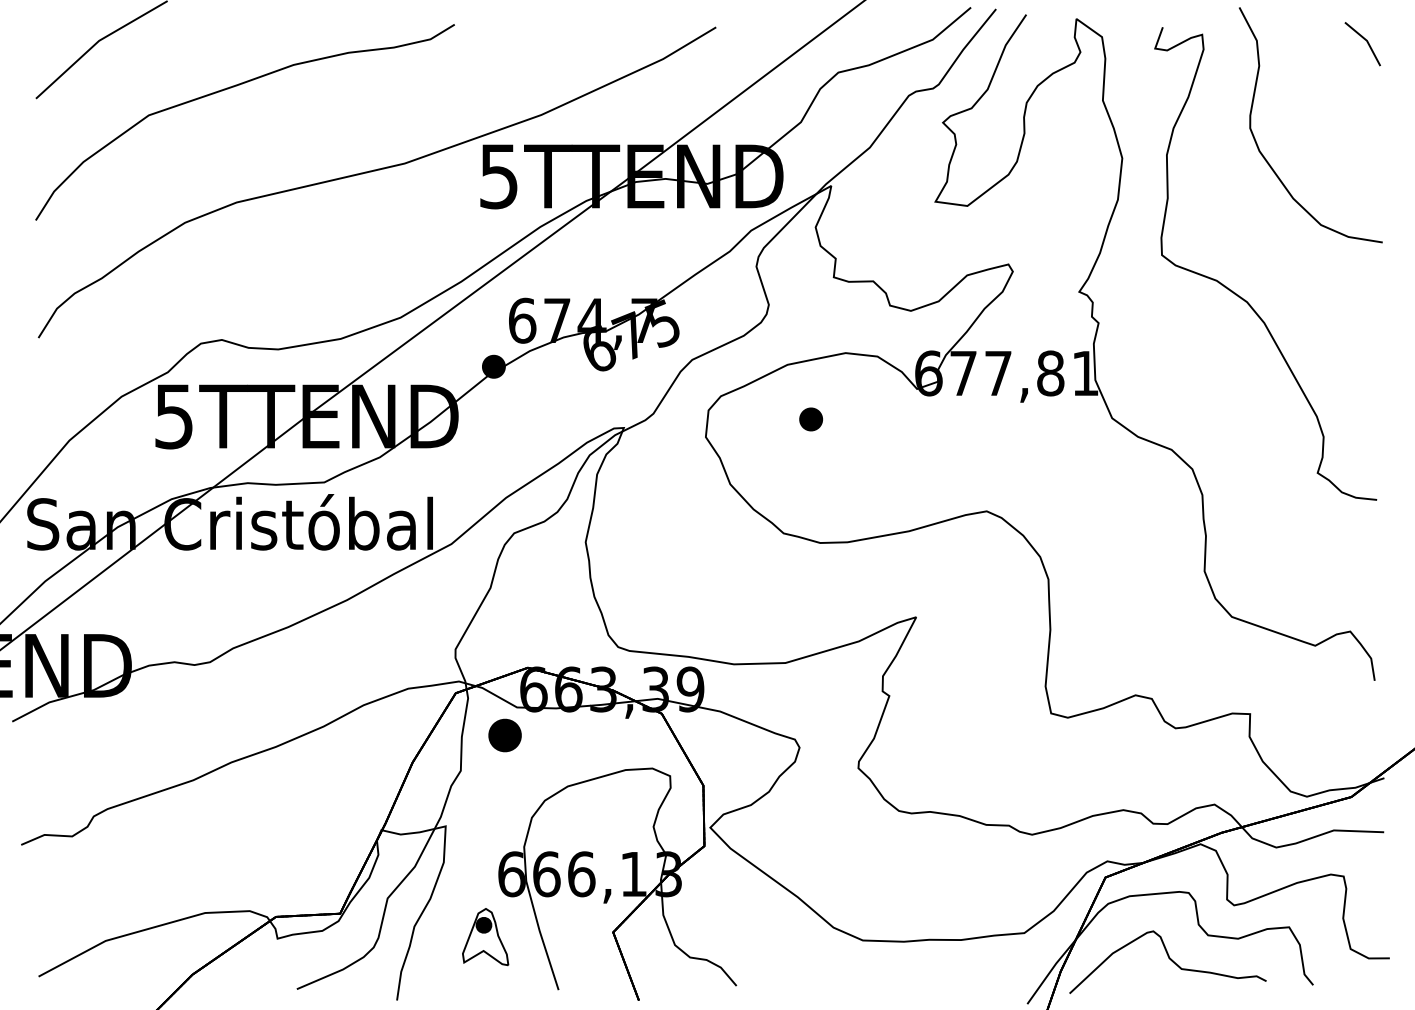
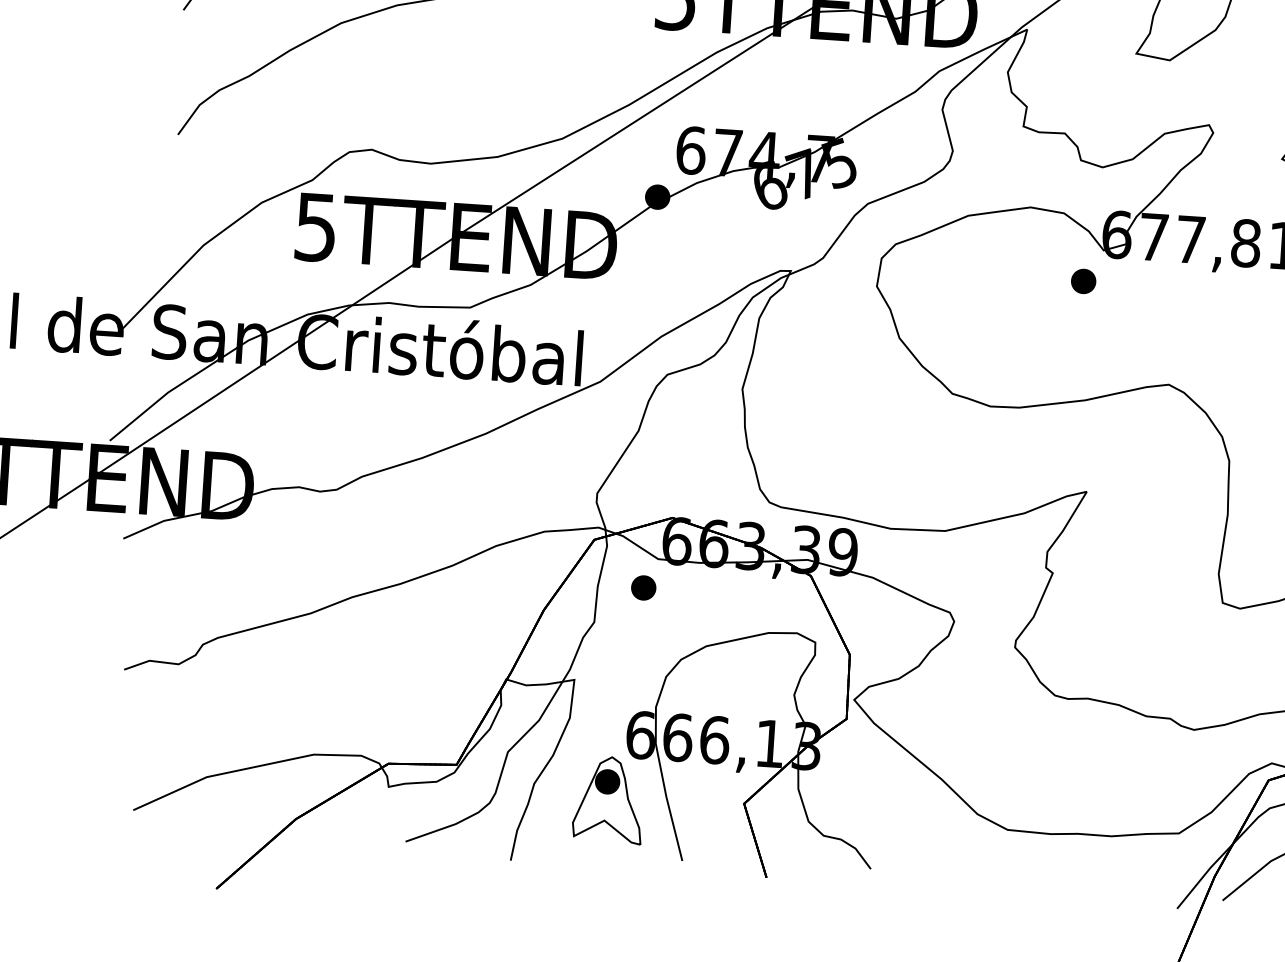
part: (810, 419) -> (1082, 281), moved
part: (505, 735) -> (644, 587), size x0.71
part: (485, 936) -> (608, 799), size x1.43

